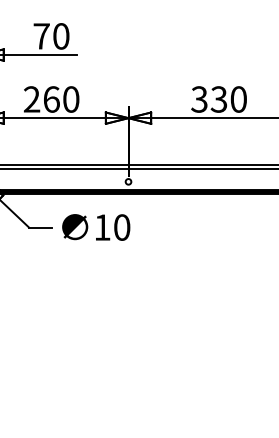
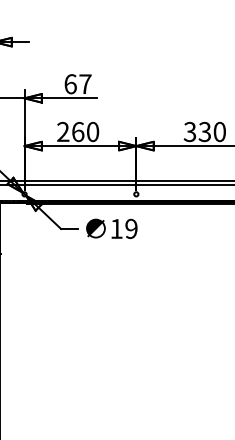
text: (50, 36) -> (77, 84), 70 -> 67
text: (122, 226) -> (131, 228), 10 -> 19

